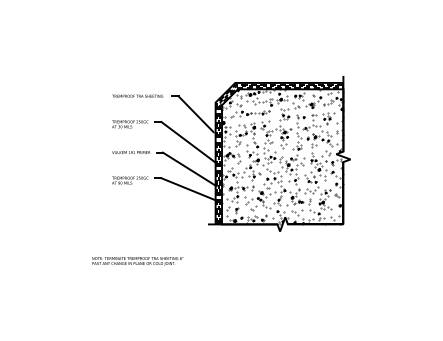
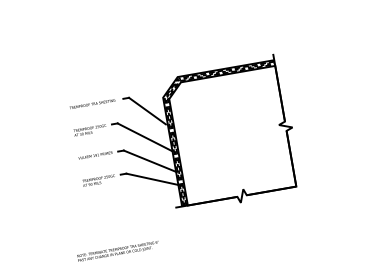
hatch: (282, 156) -> (231, 135), removed

